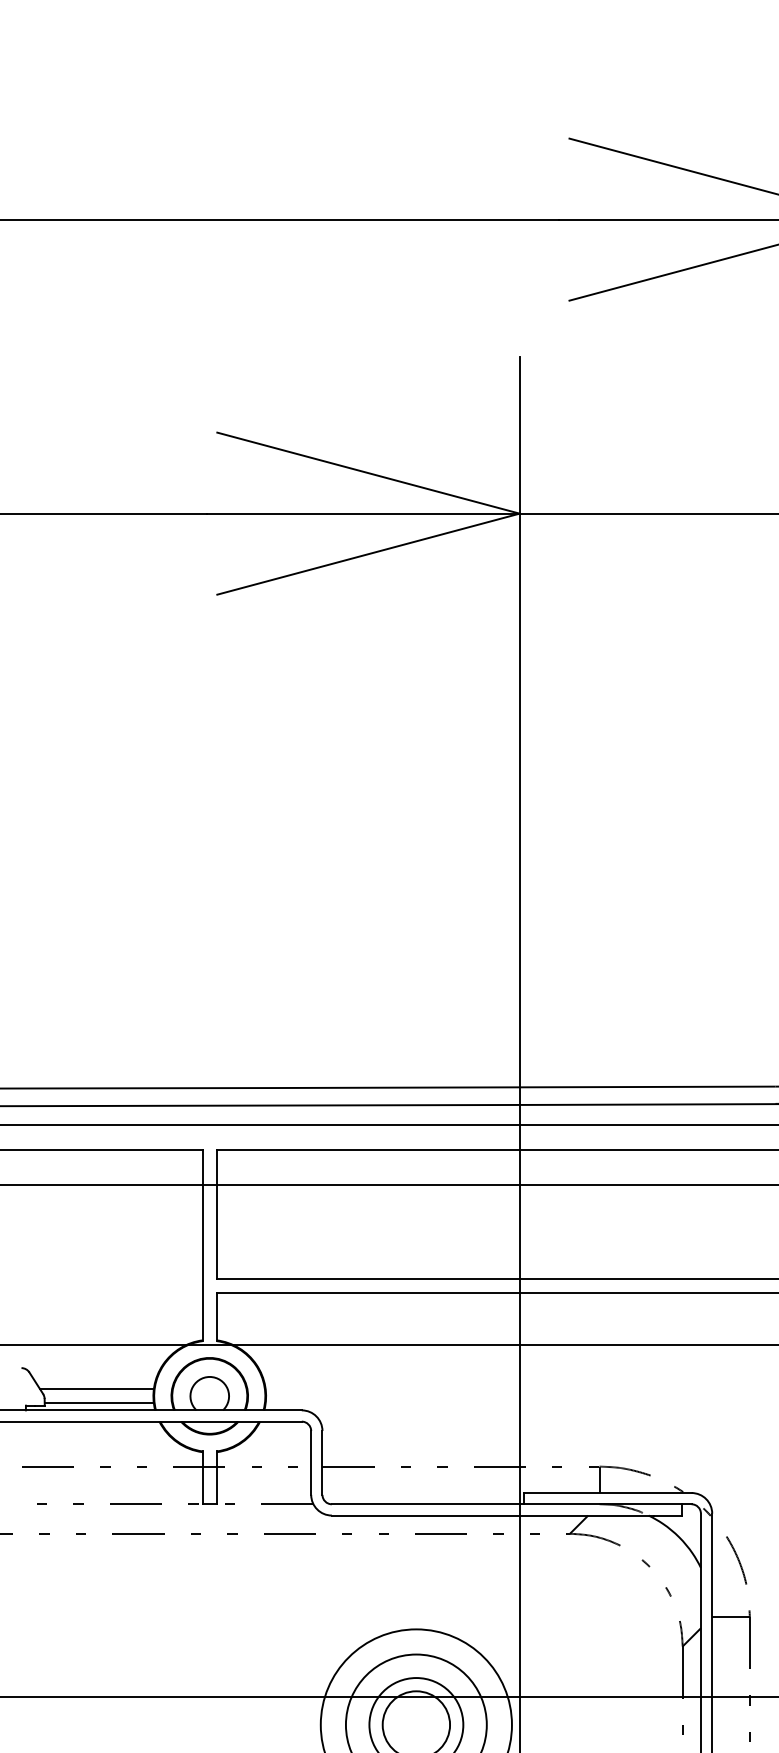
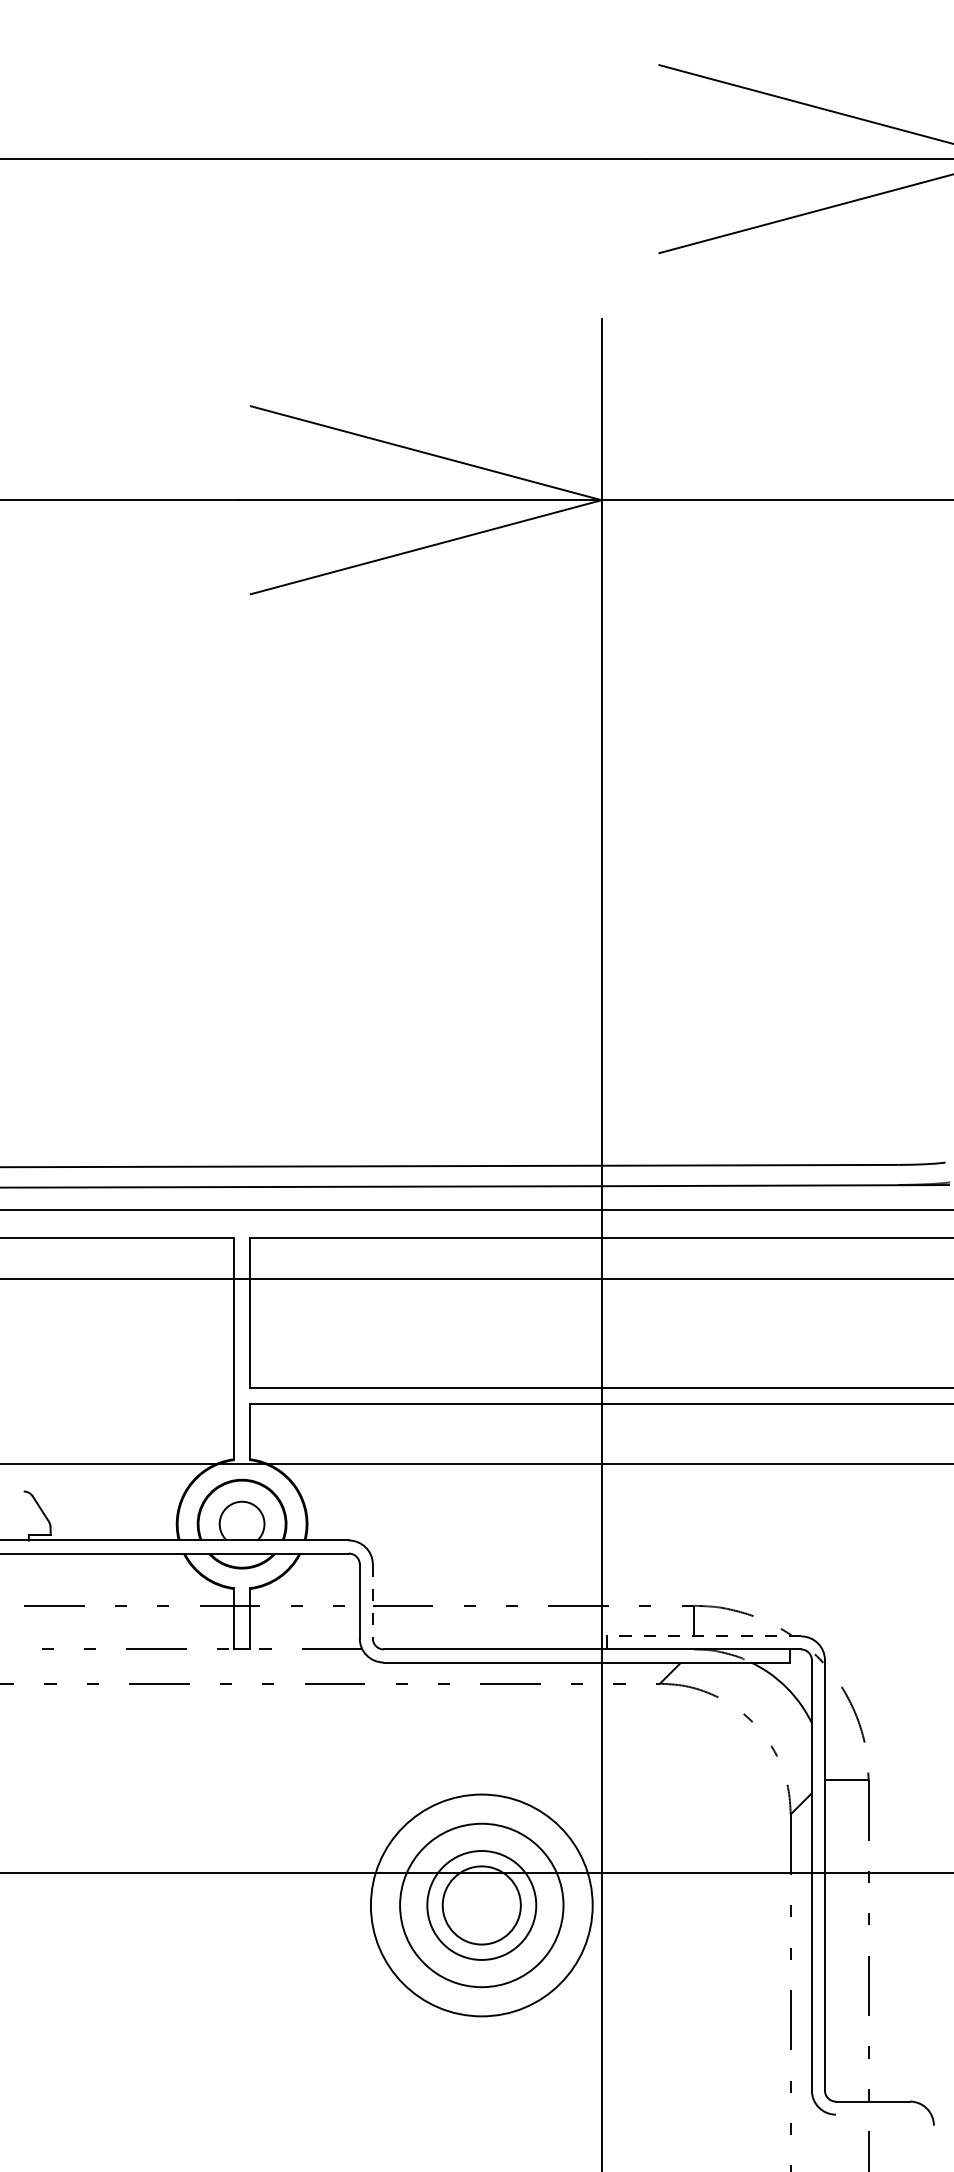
line: (97, 1388) -> (111, 1515), removed
line: (98, 1403) -> (113, 1532), removed
line: (322, 1463) -> (372, 1602), solid -> dashed
line: (608, 1493) -> (704, 1636), solid -> dashed

